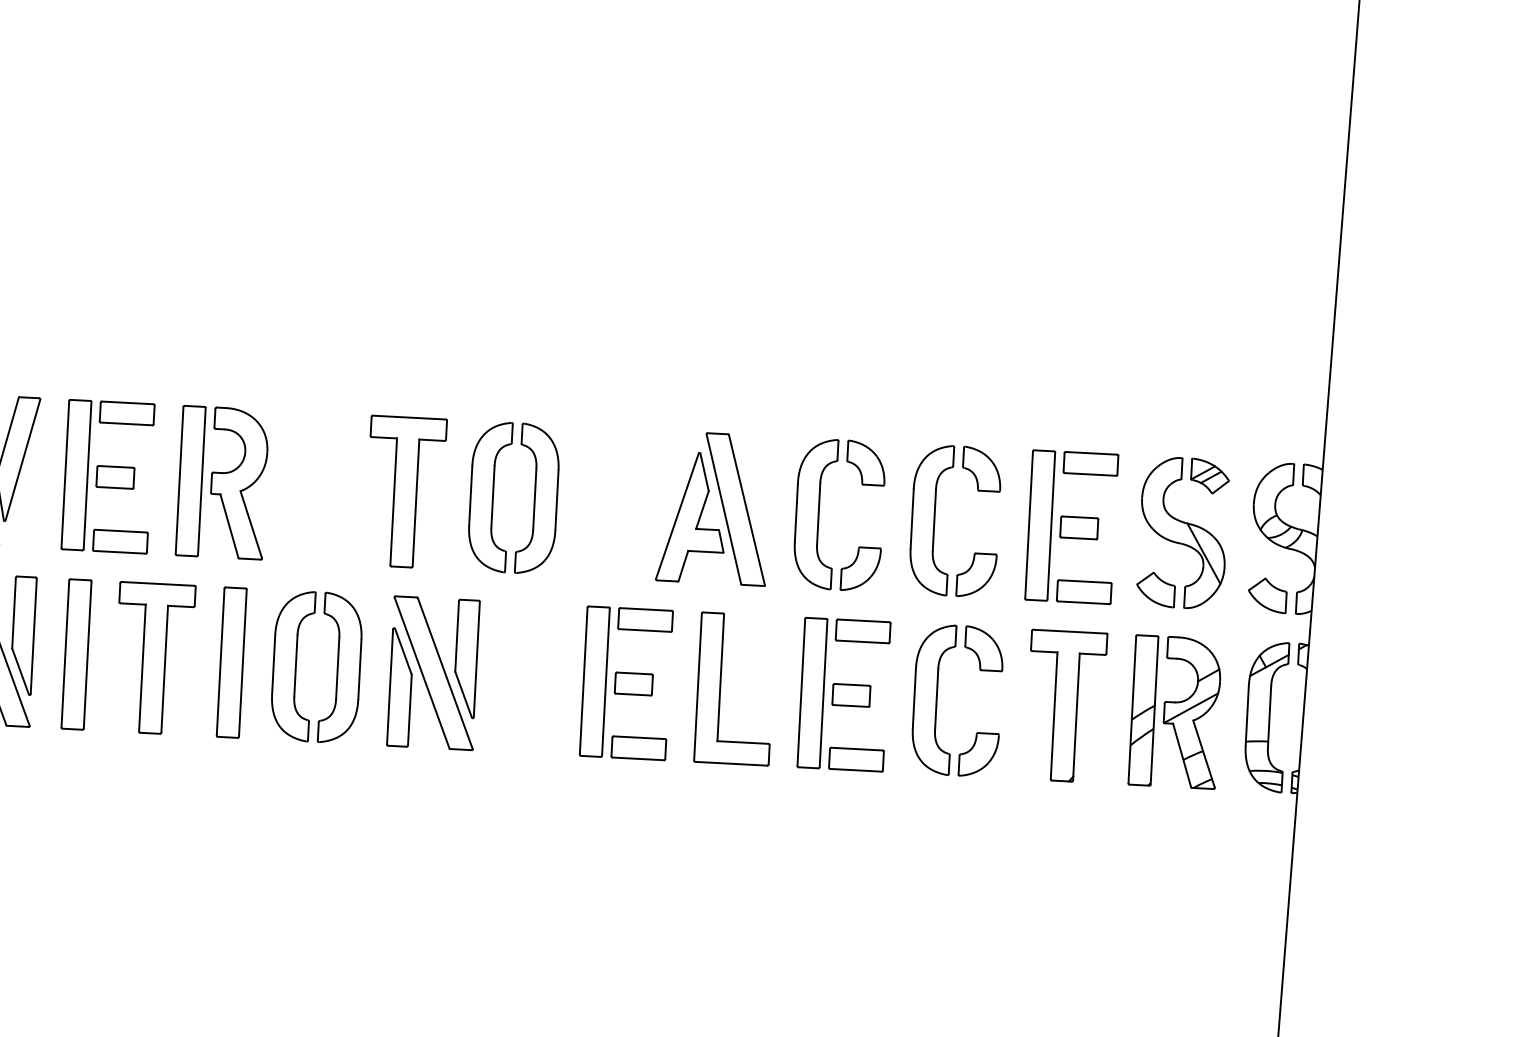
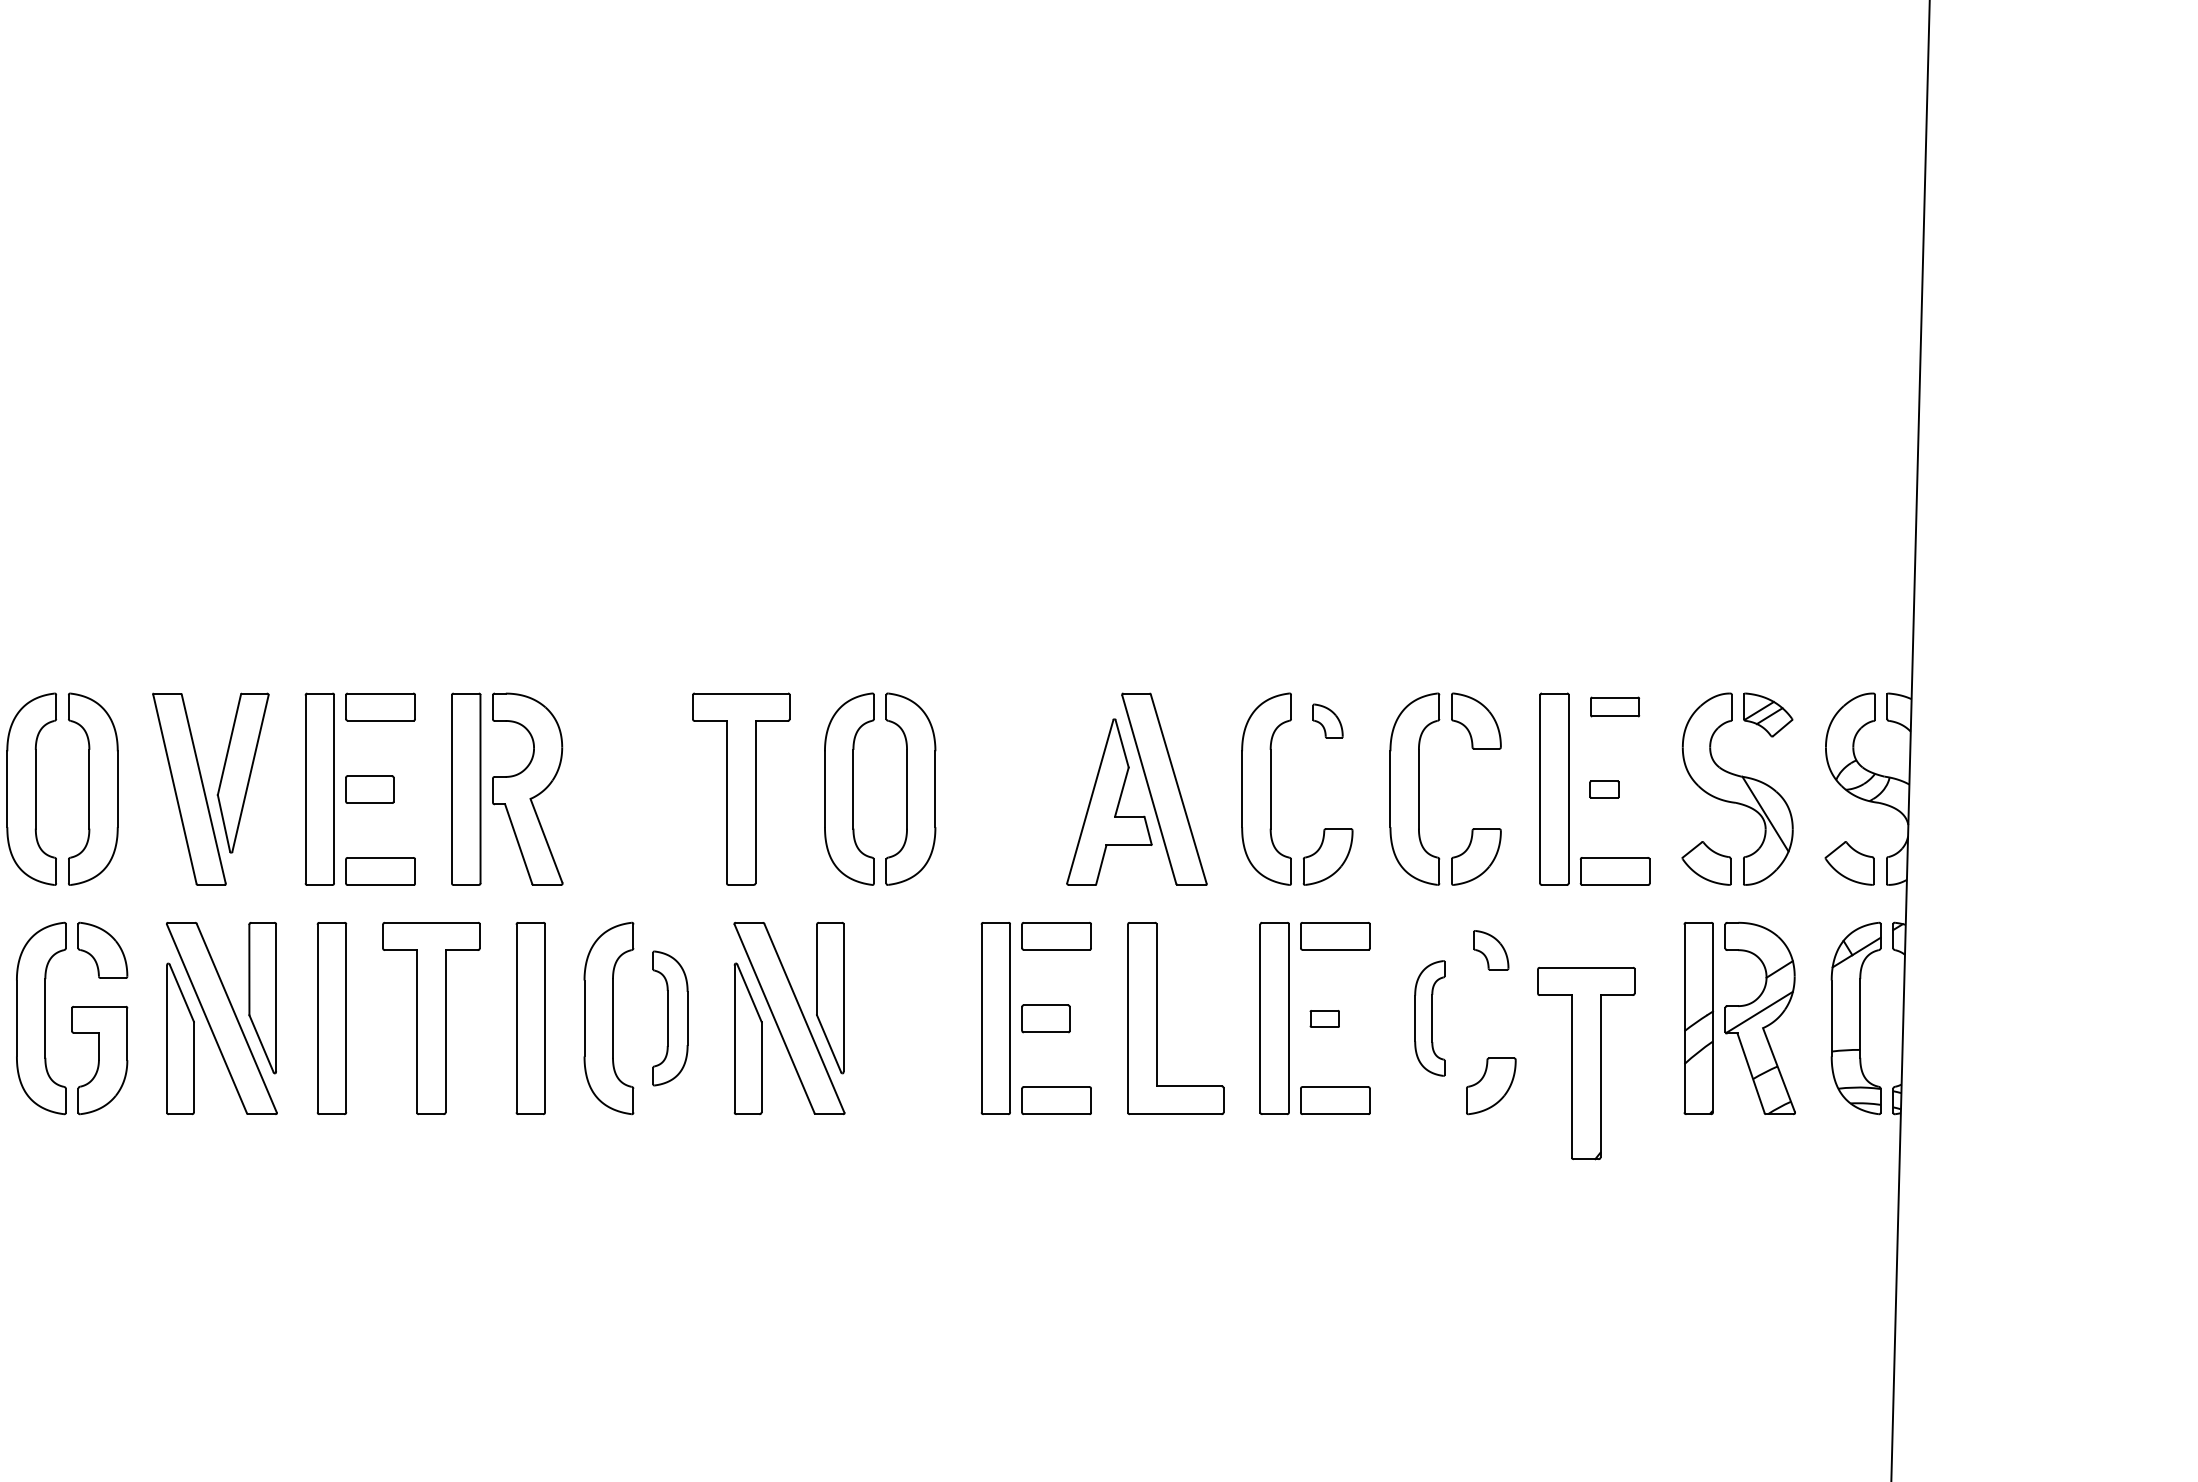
part: (865, 462) -> (1327, 720), size x0.6
part: (1090, 463) -> (1614, 706), size x0.7
part: (1079, 527) -> (1604, 789), size x0.6
part: (984, 648) -> (1491, 949), size x0.7
part: (340, 668) -> (670, 1018), size x0.7
part: (851, 695) -> (1324, 1018), size x0.6
part: (933, 699) -> (1429, 1018), size x0.6
part: (1065, 706) -> (1586, 1063), moved

